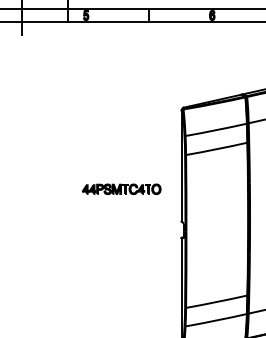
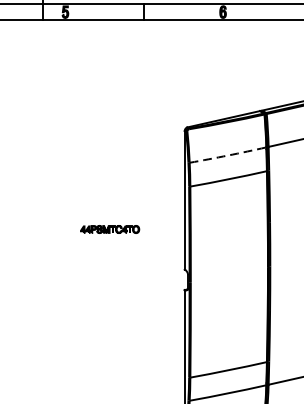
arc: (216, 130) -> (228, 155), solid -> dashed
part: (121, 189) -> (109, 229), size x0.6

